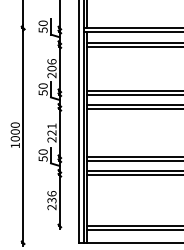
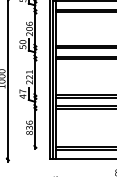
text: (42, 155) -> (22, 94), 50 -> 47
text: (51, 207) -> (29, 133), 236 -> 836

